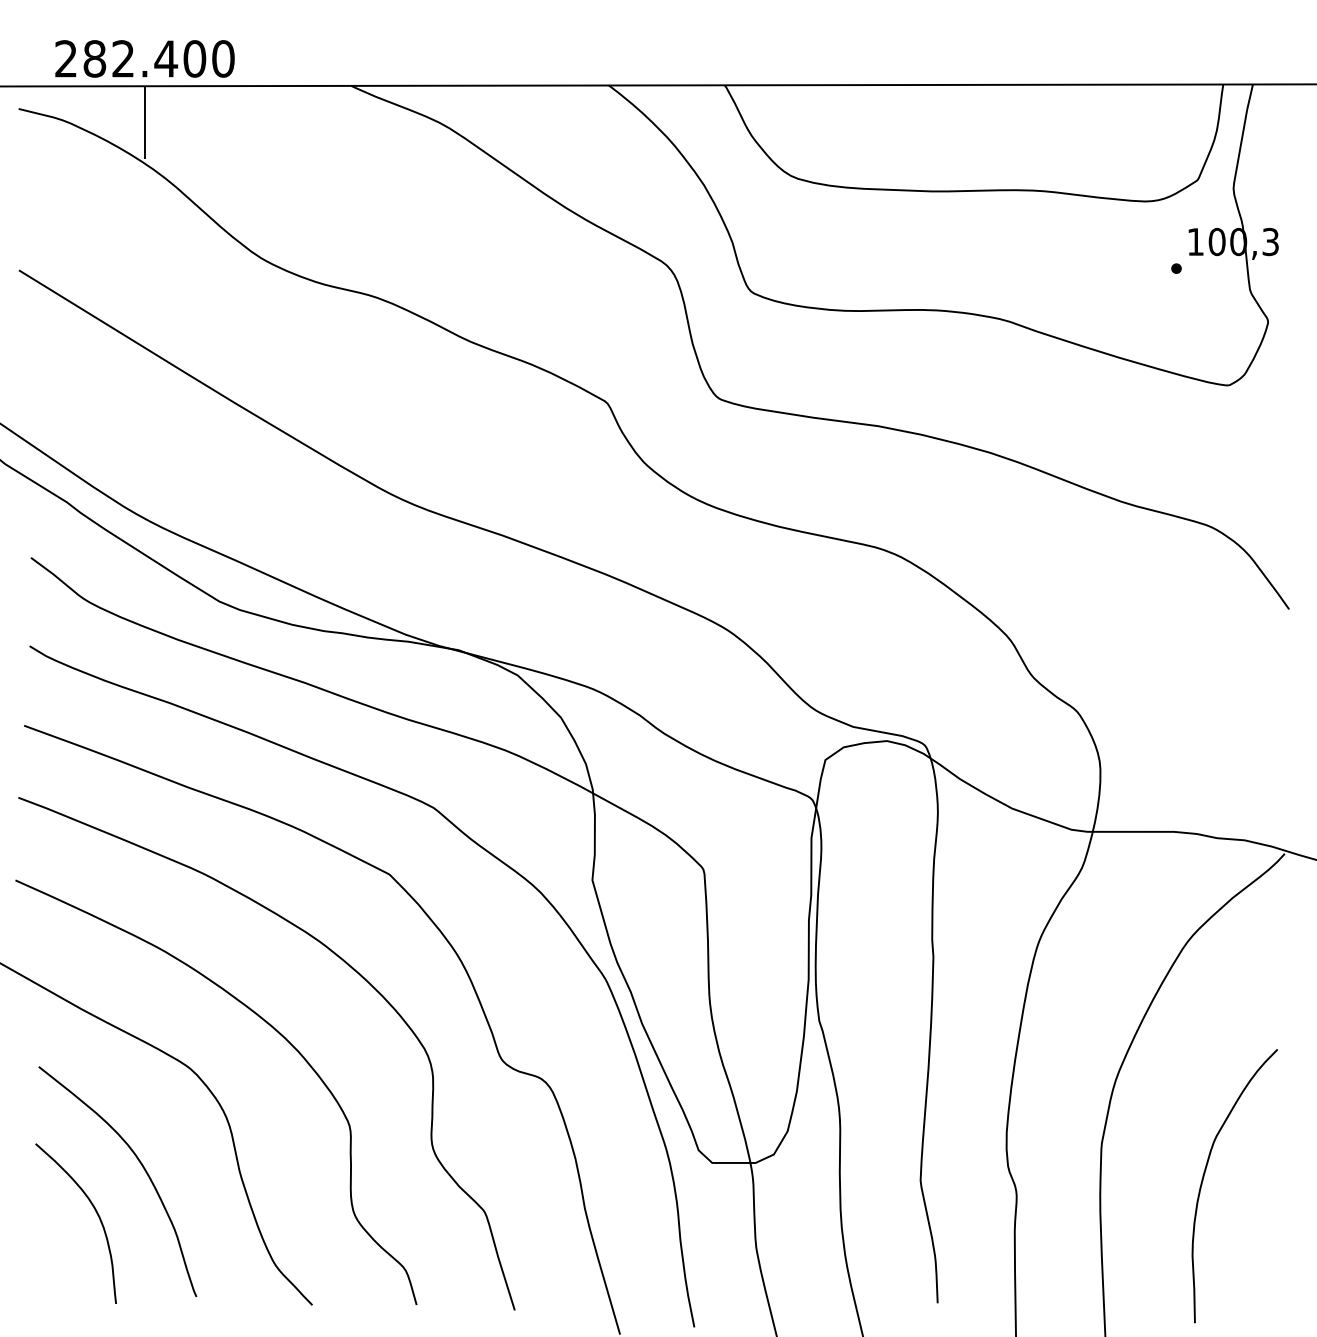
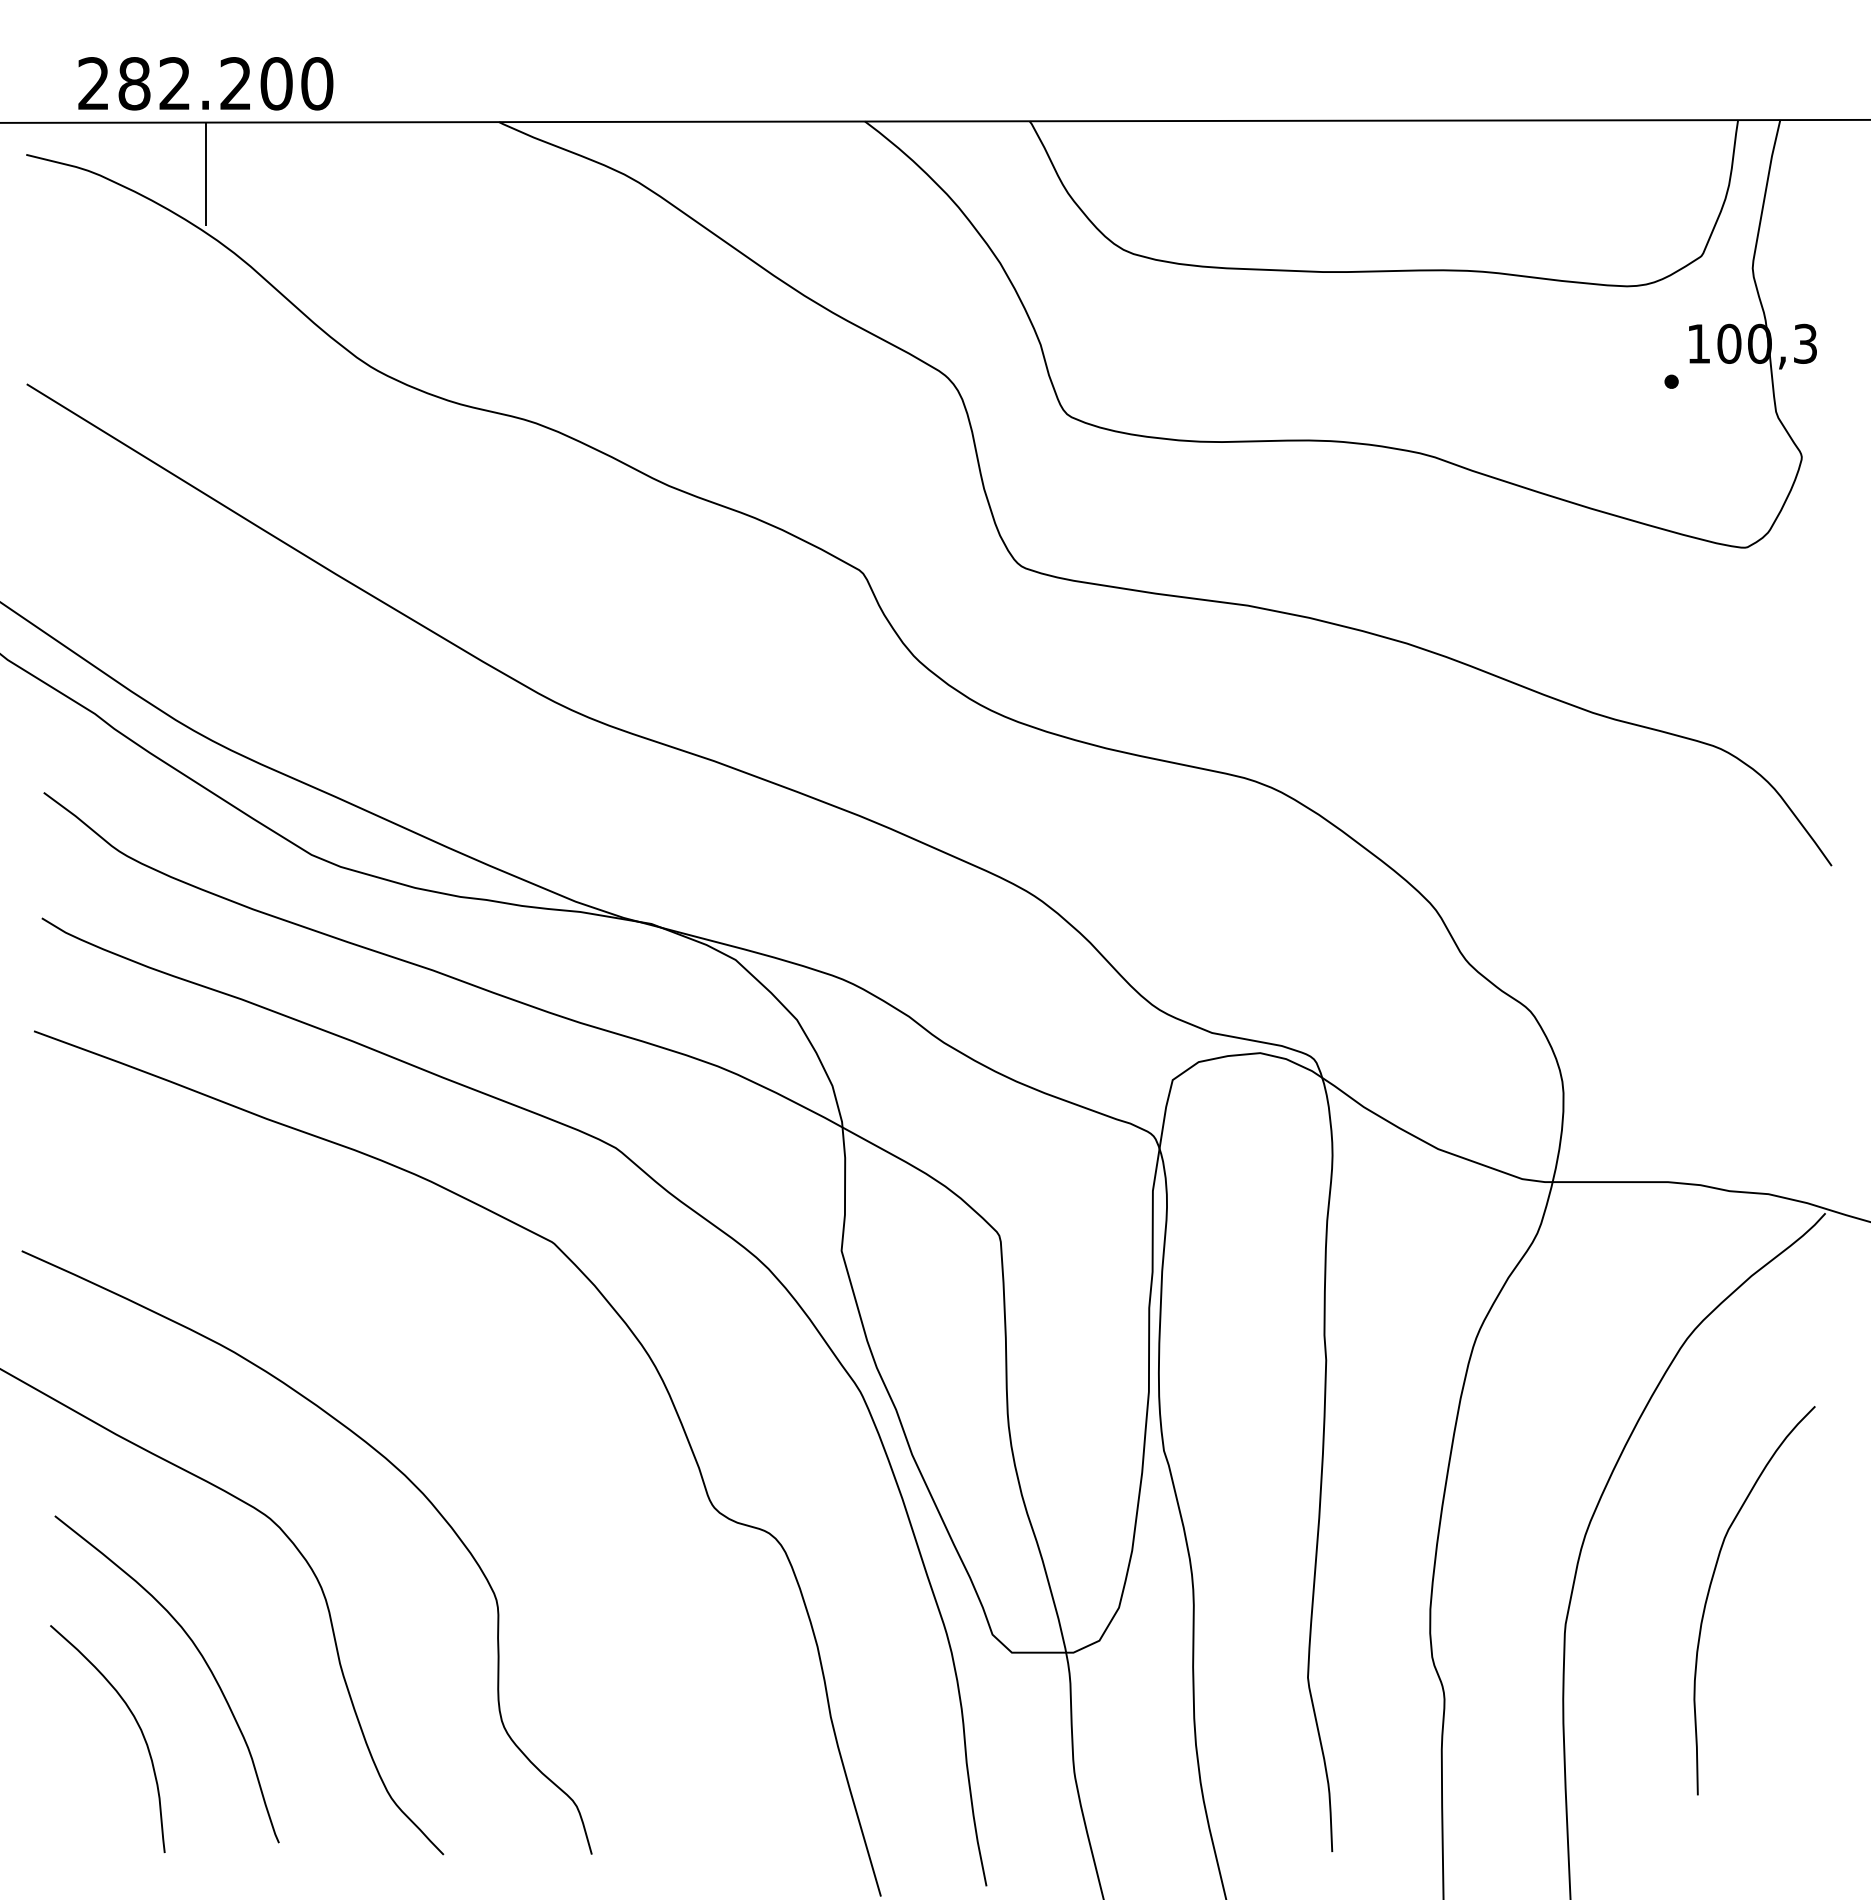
text: (165, 58) -> (235, 83), 282.400 -> 282.200
curve: (341, 960) -> (485, 1364), removed
curve: (1203, 1178) -> (1710, 1589), moved

